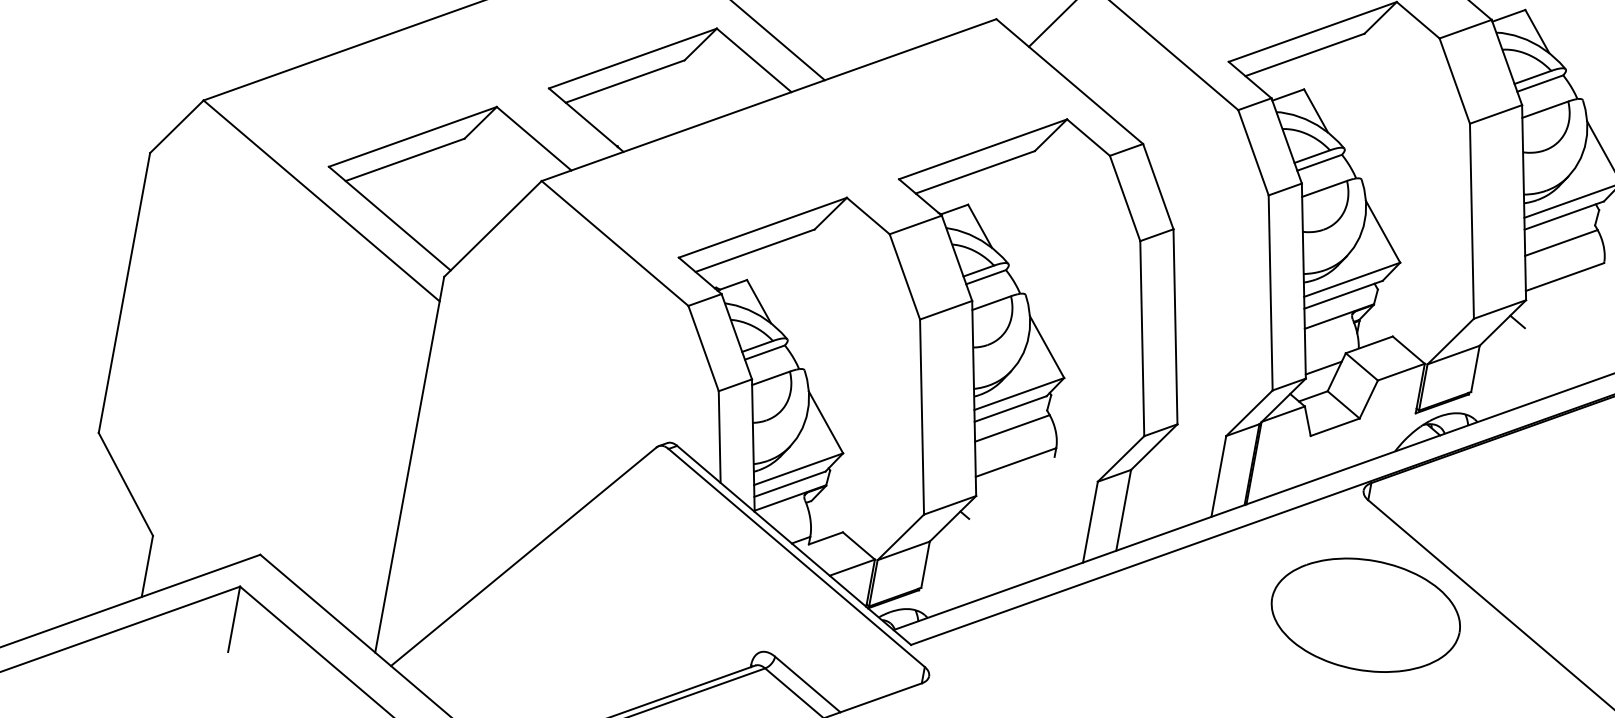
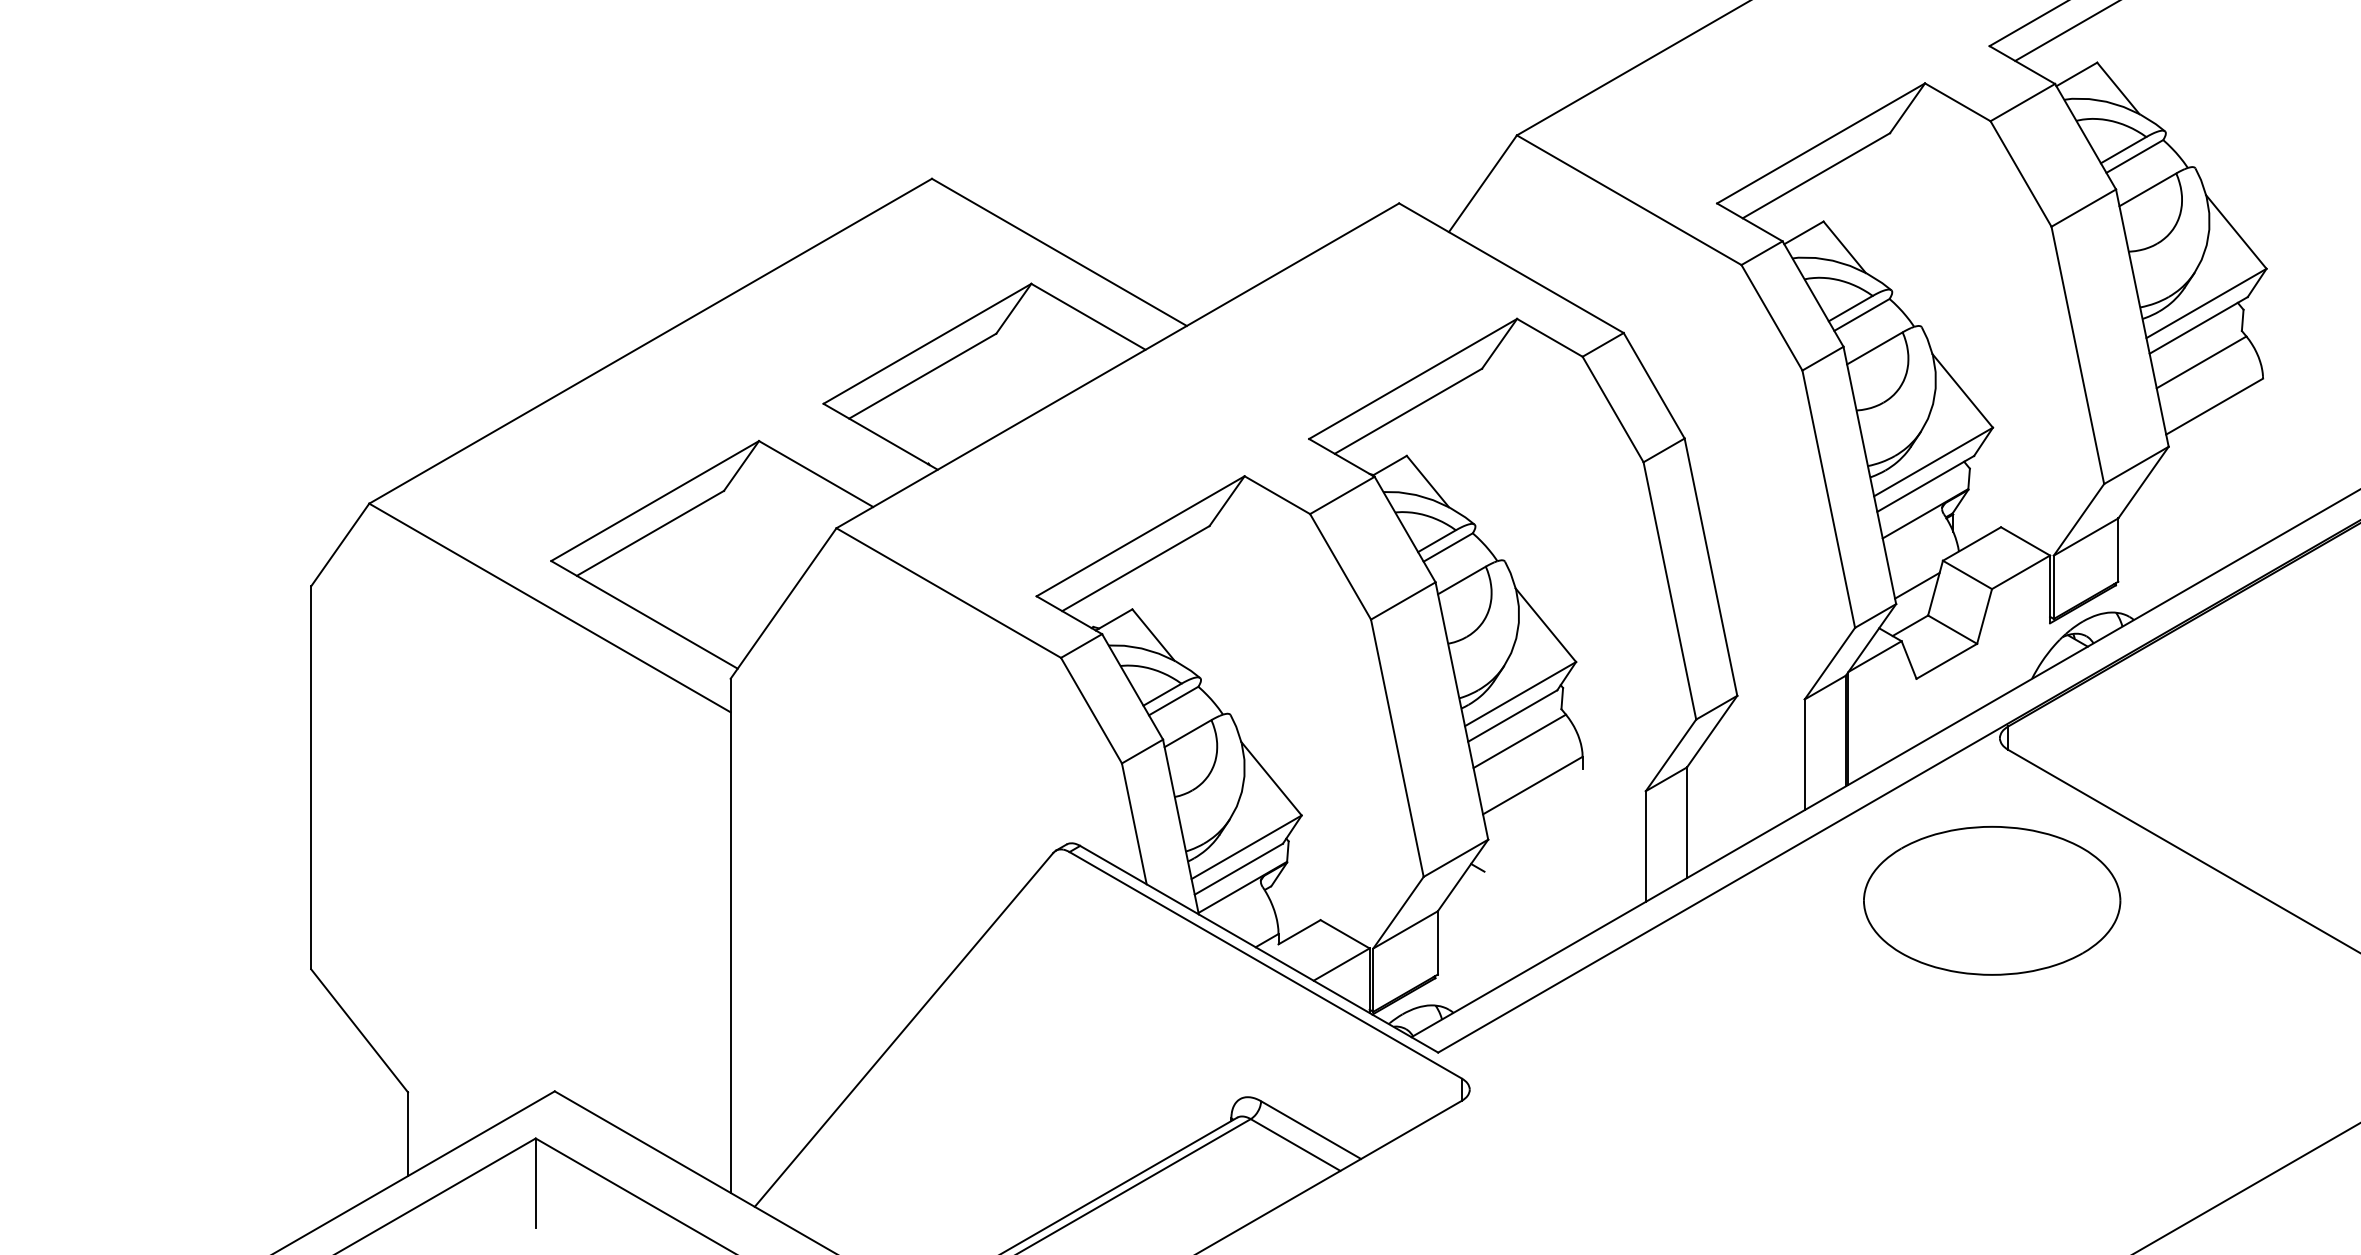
line: (1517, 321) -> (2162, 477), removed
part: (1366, 615) -> (1992, 900), moved

